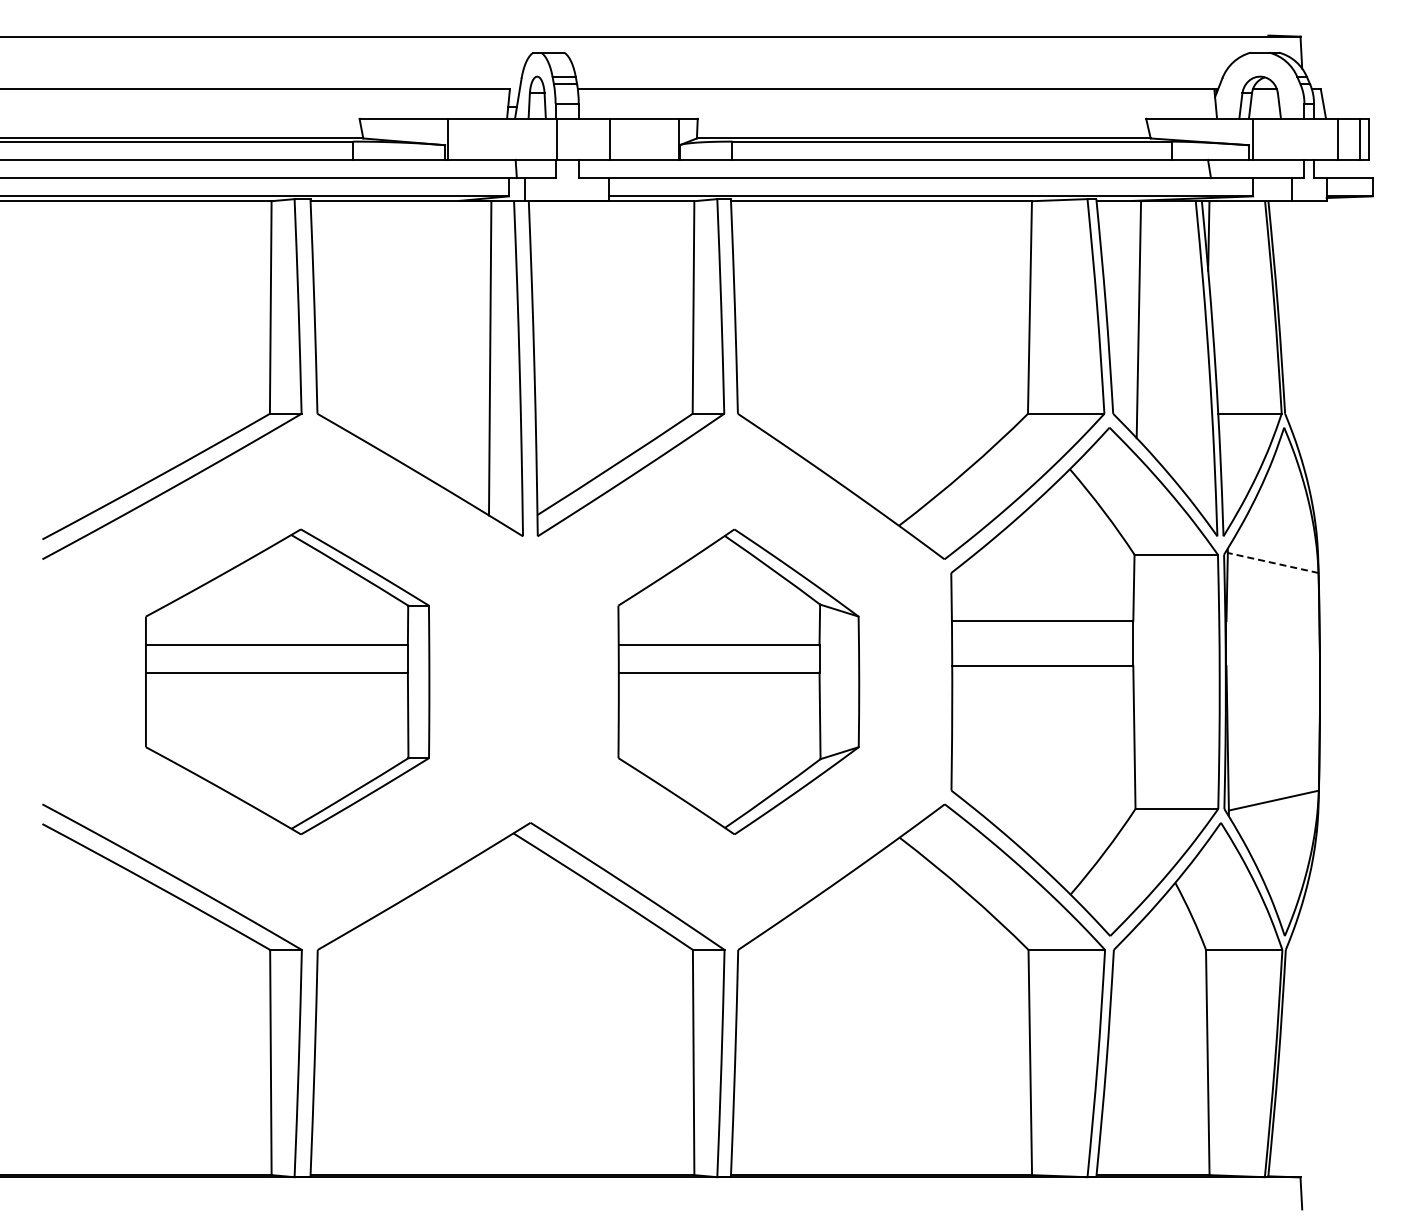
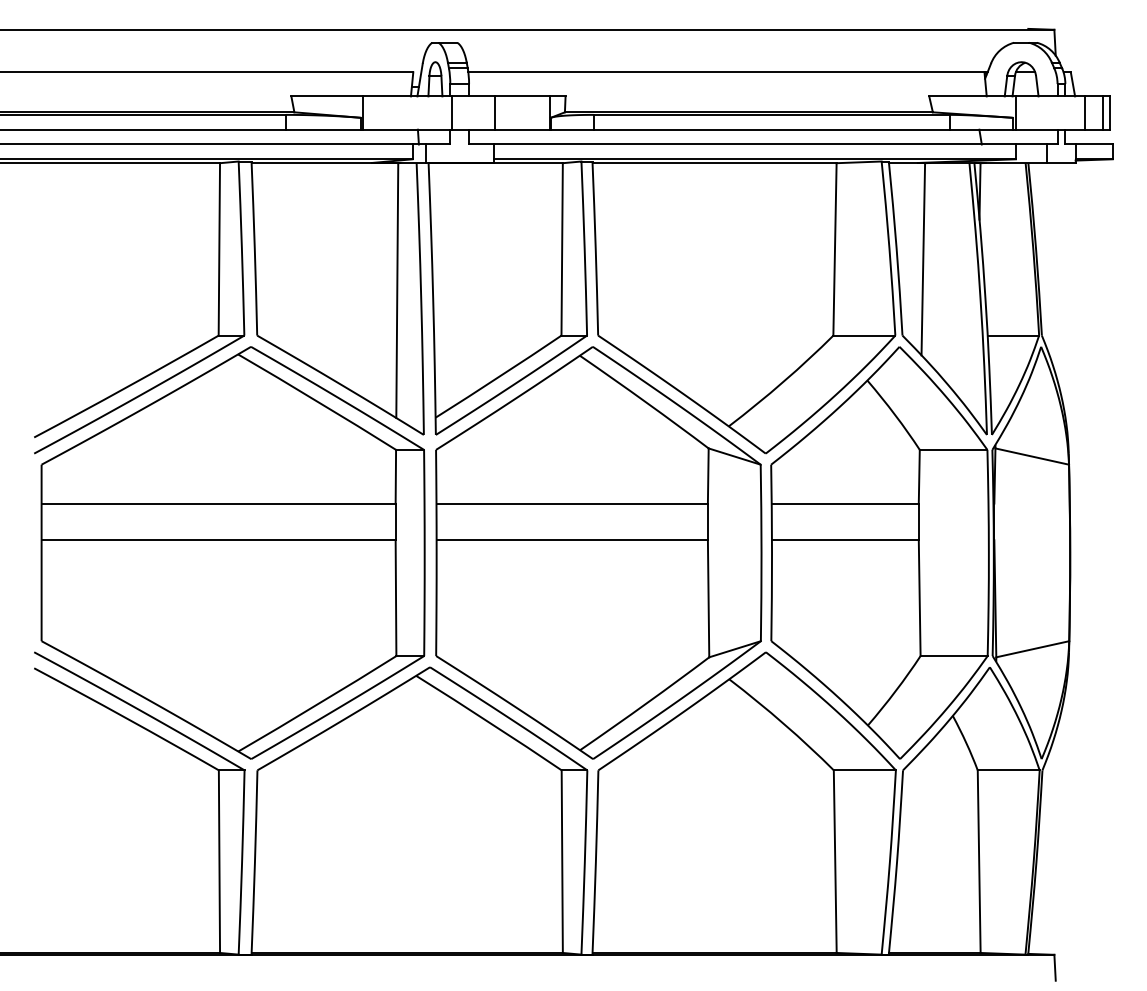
line: (1272, 562) -> (1031, 456), dashed -> solid
part: (287, 681) -> (232, 552), size x1.67
part: (738, 681) -> (598, 552), size x1.67

